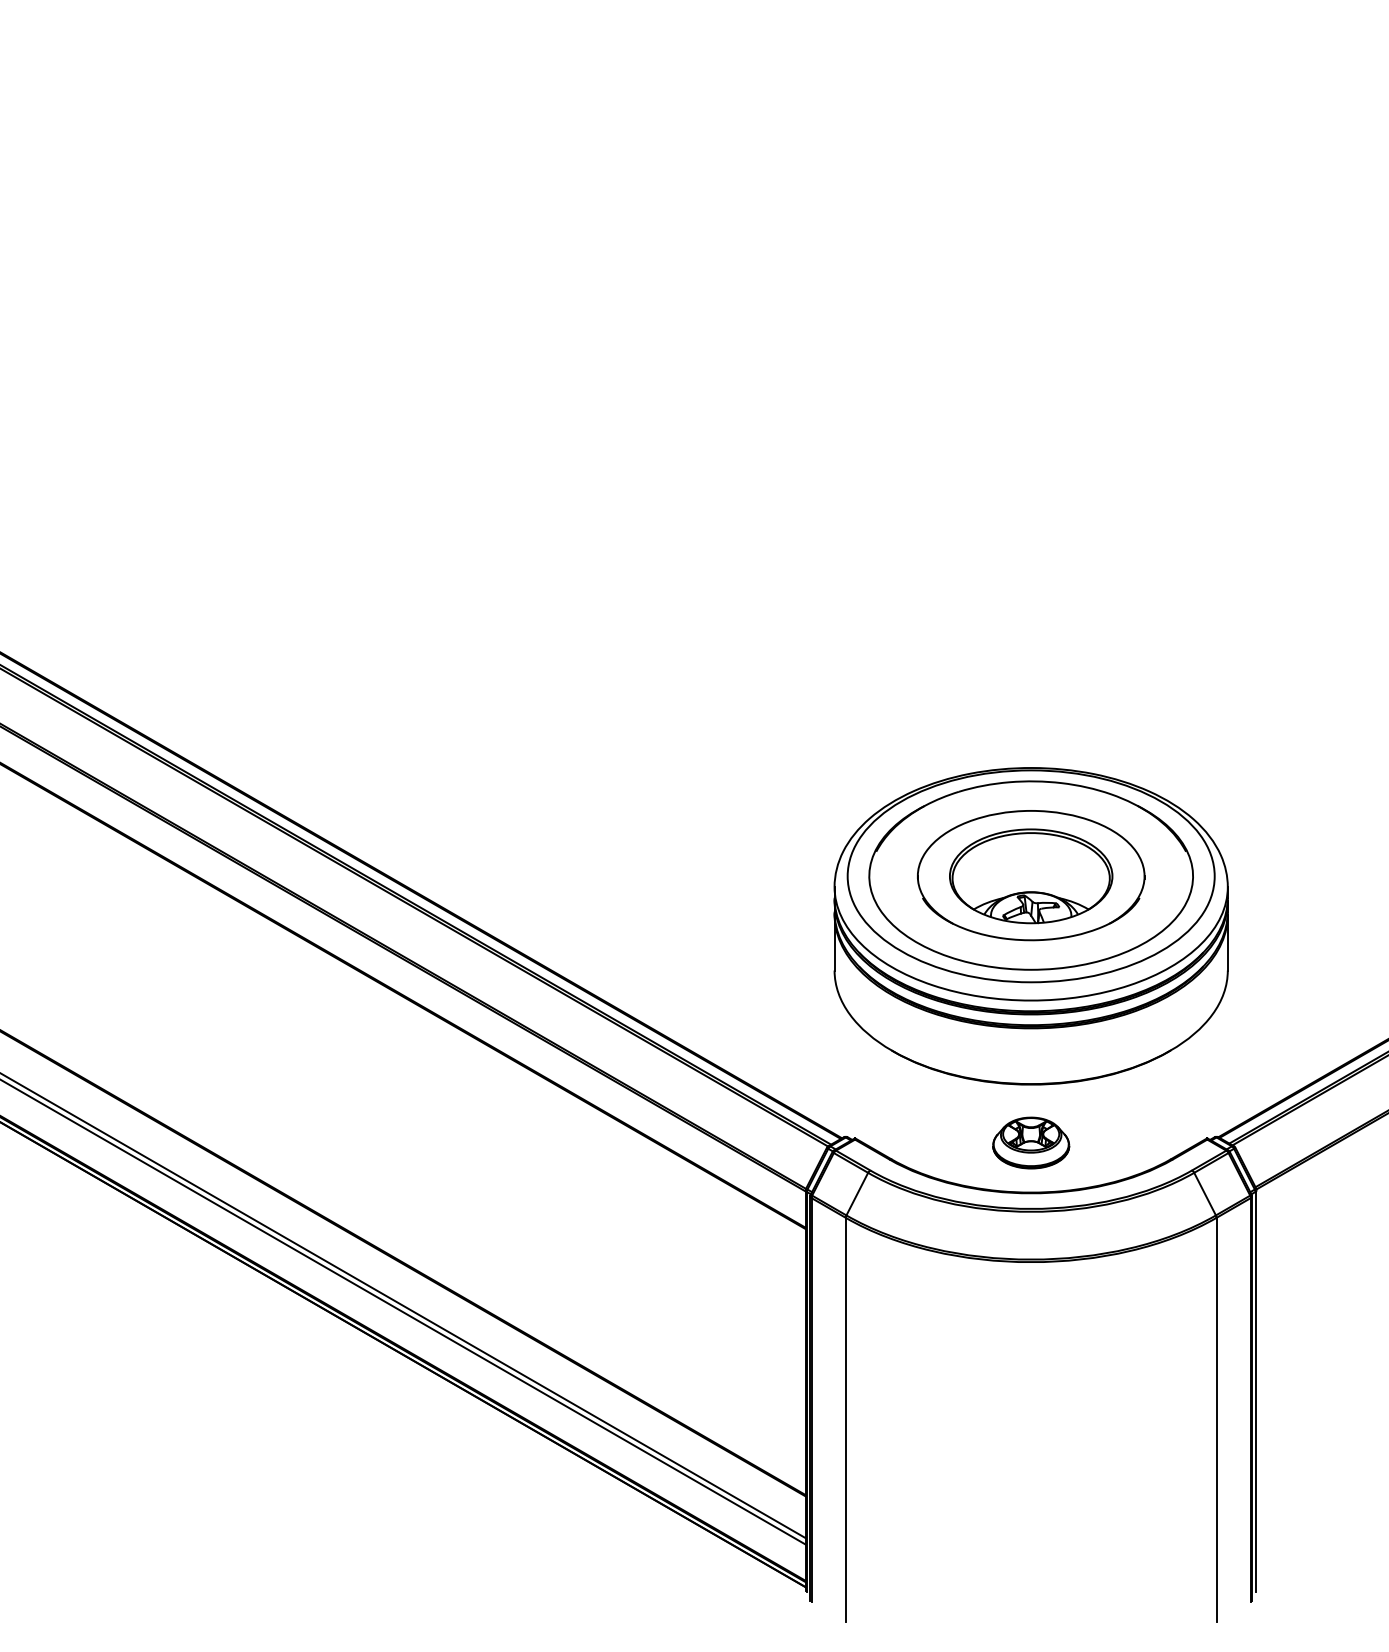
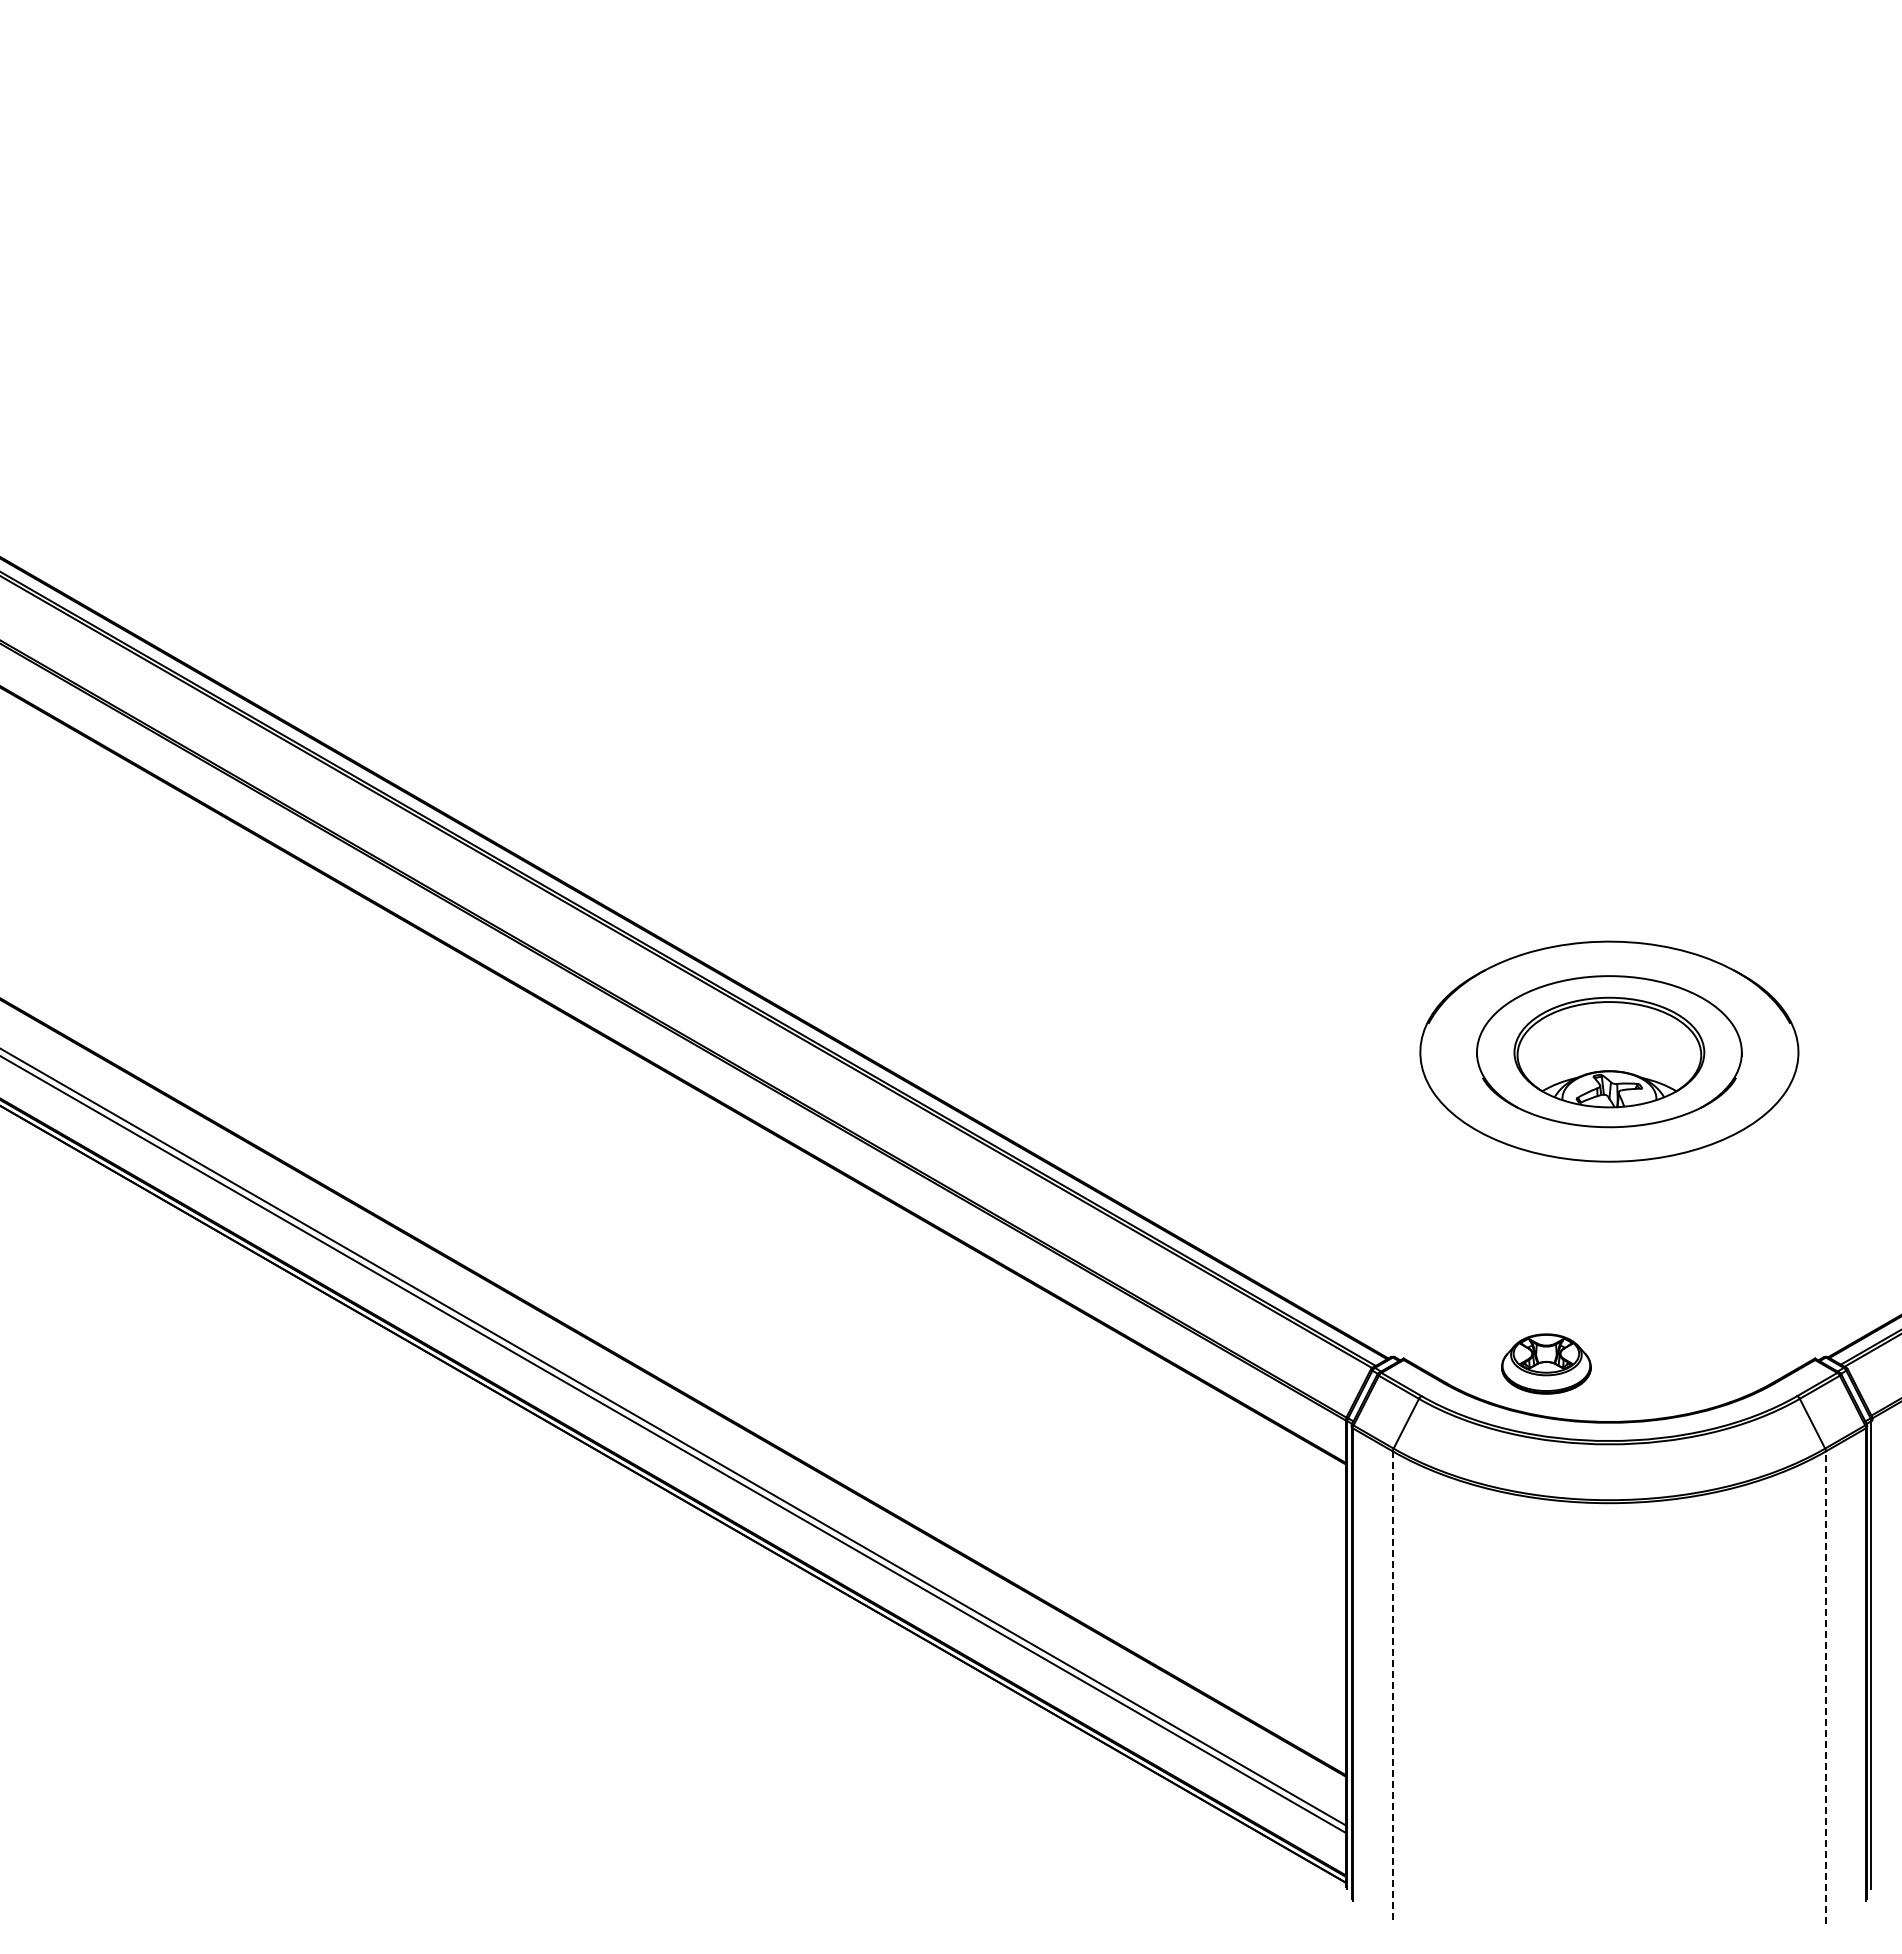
part: (1030, 925) -> (1608, 1110), removed
part: (1031, 1142) -> (1546, 1363), moved
line: (1216, 1419) -> (1825, 1687), solid -> dashed
line: (845, 1420) -> (1392, 1688), solid -> dashed

